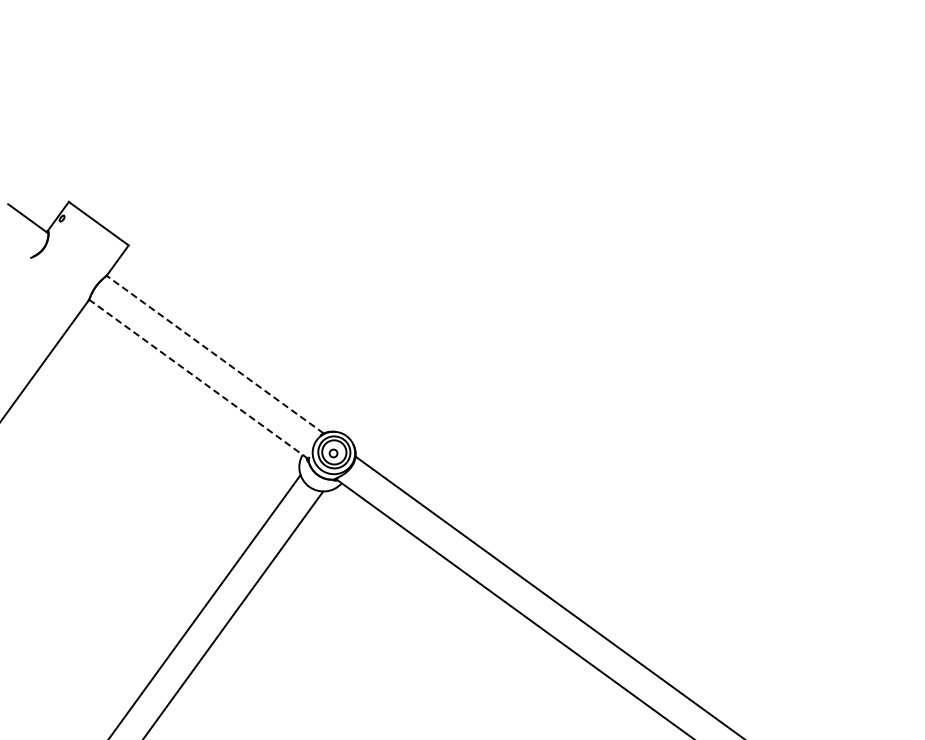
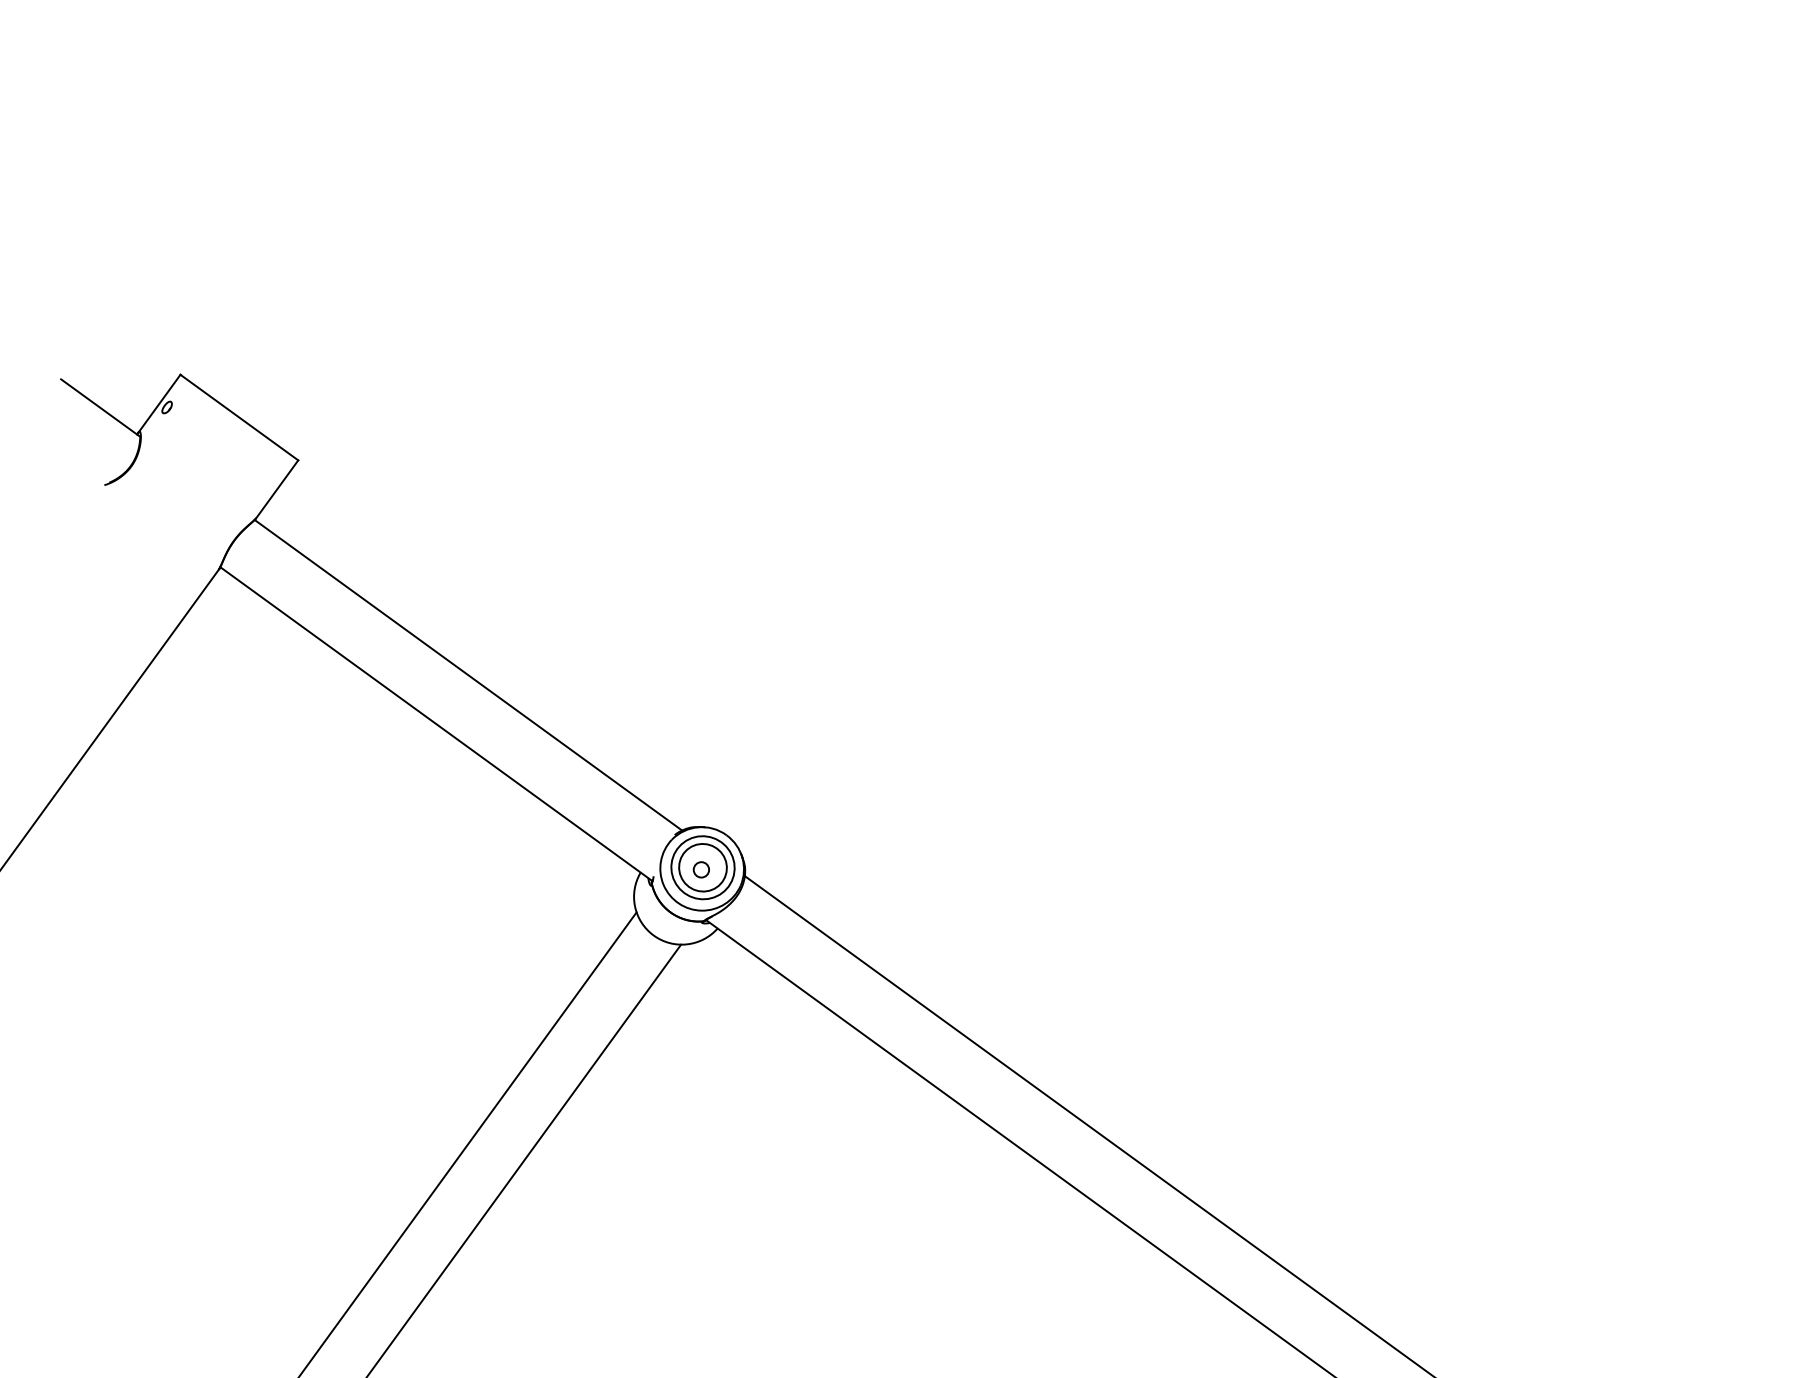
line: (214, 354) -> (467, 675), dashed -> solid
line: (198, 379) -> (435, 724), dashed -> solid

